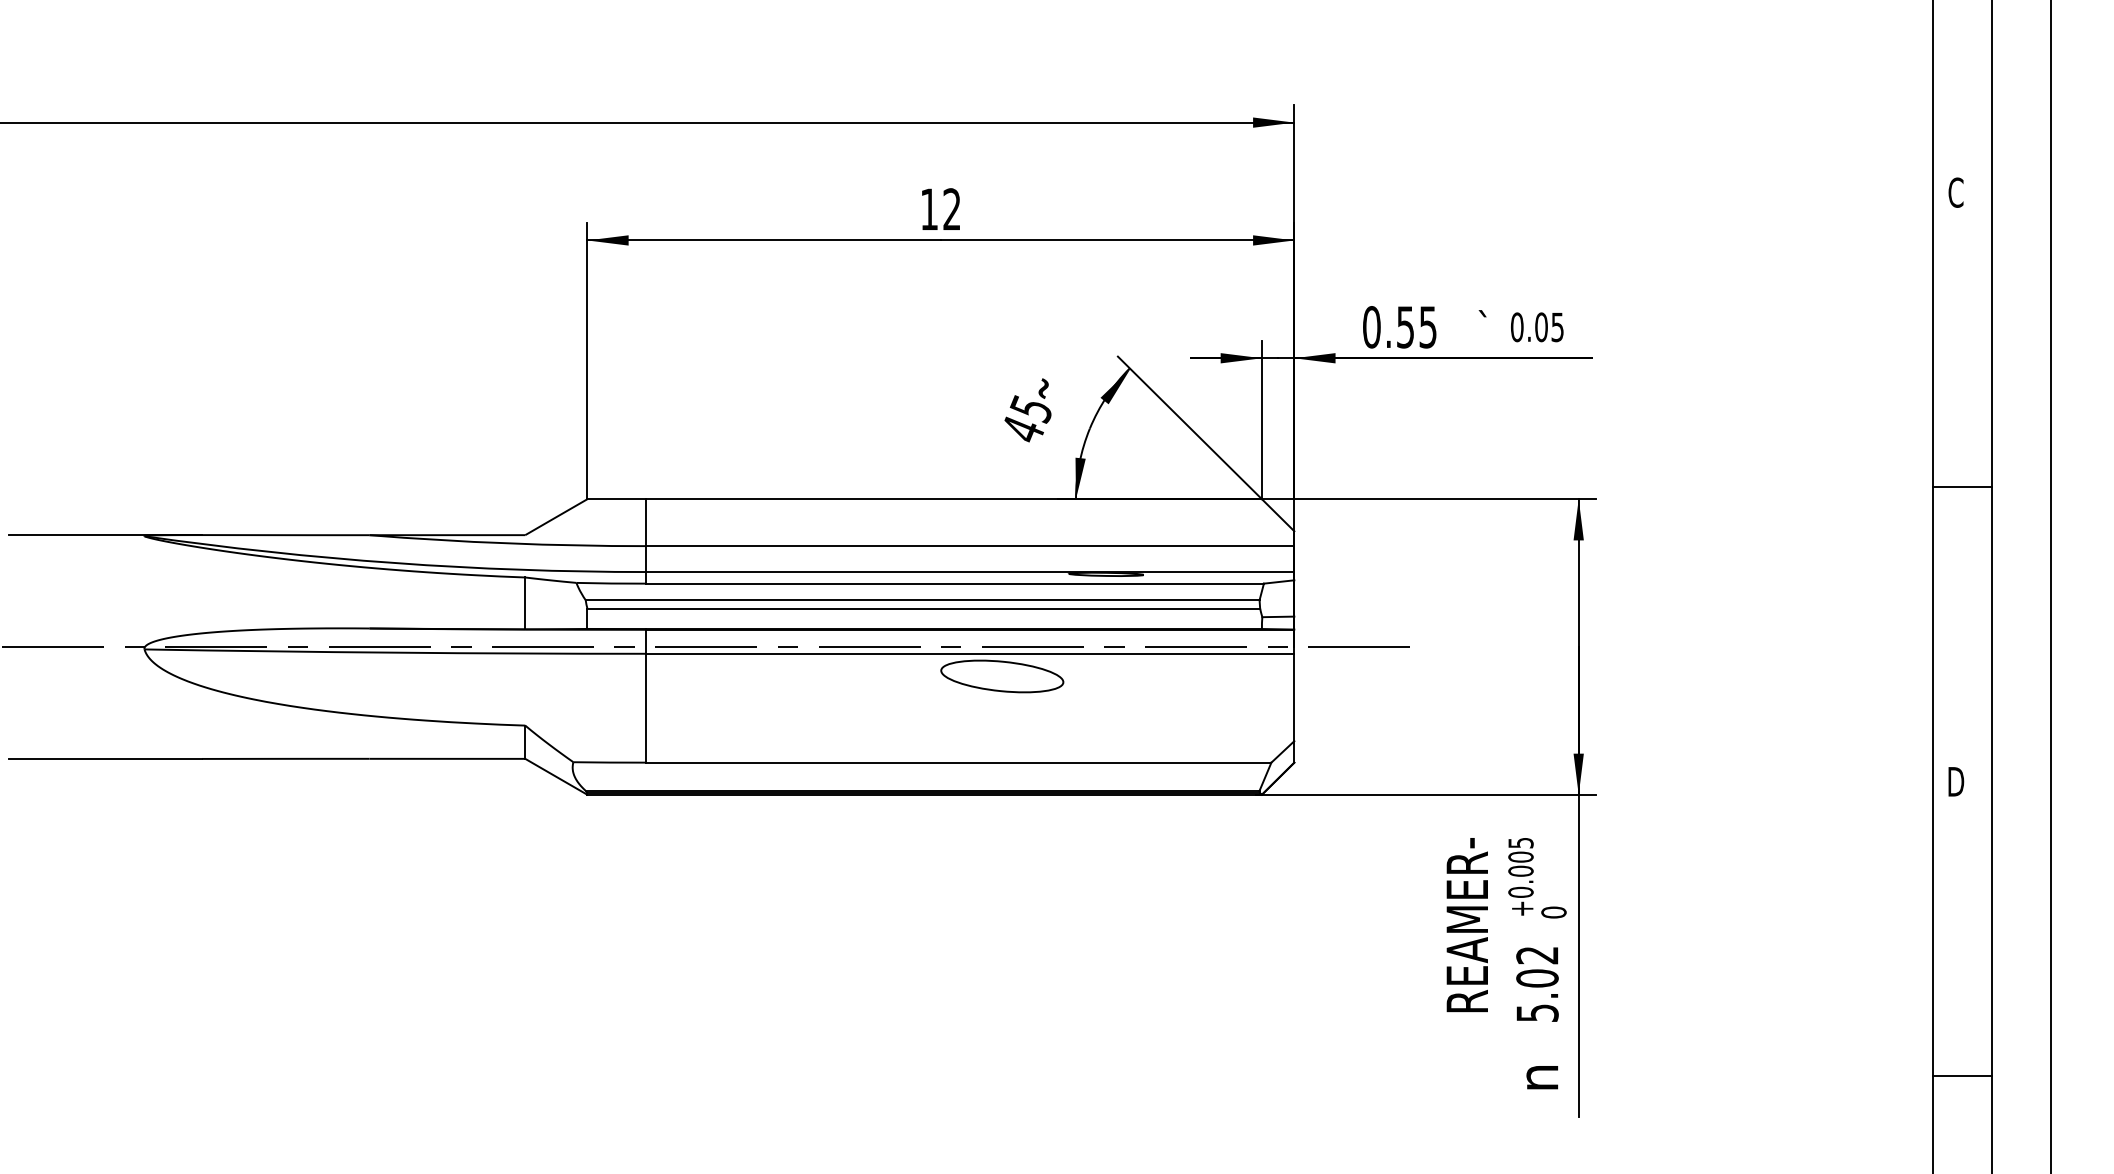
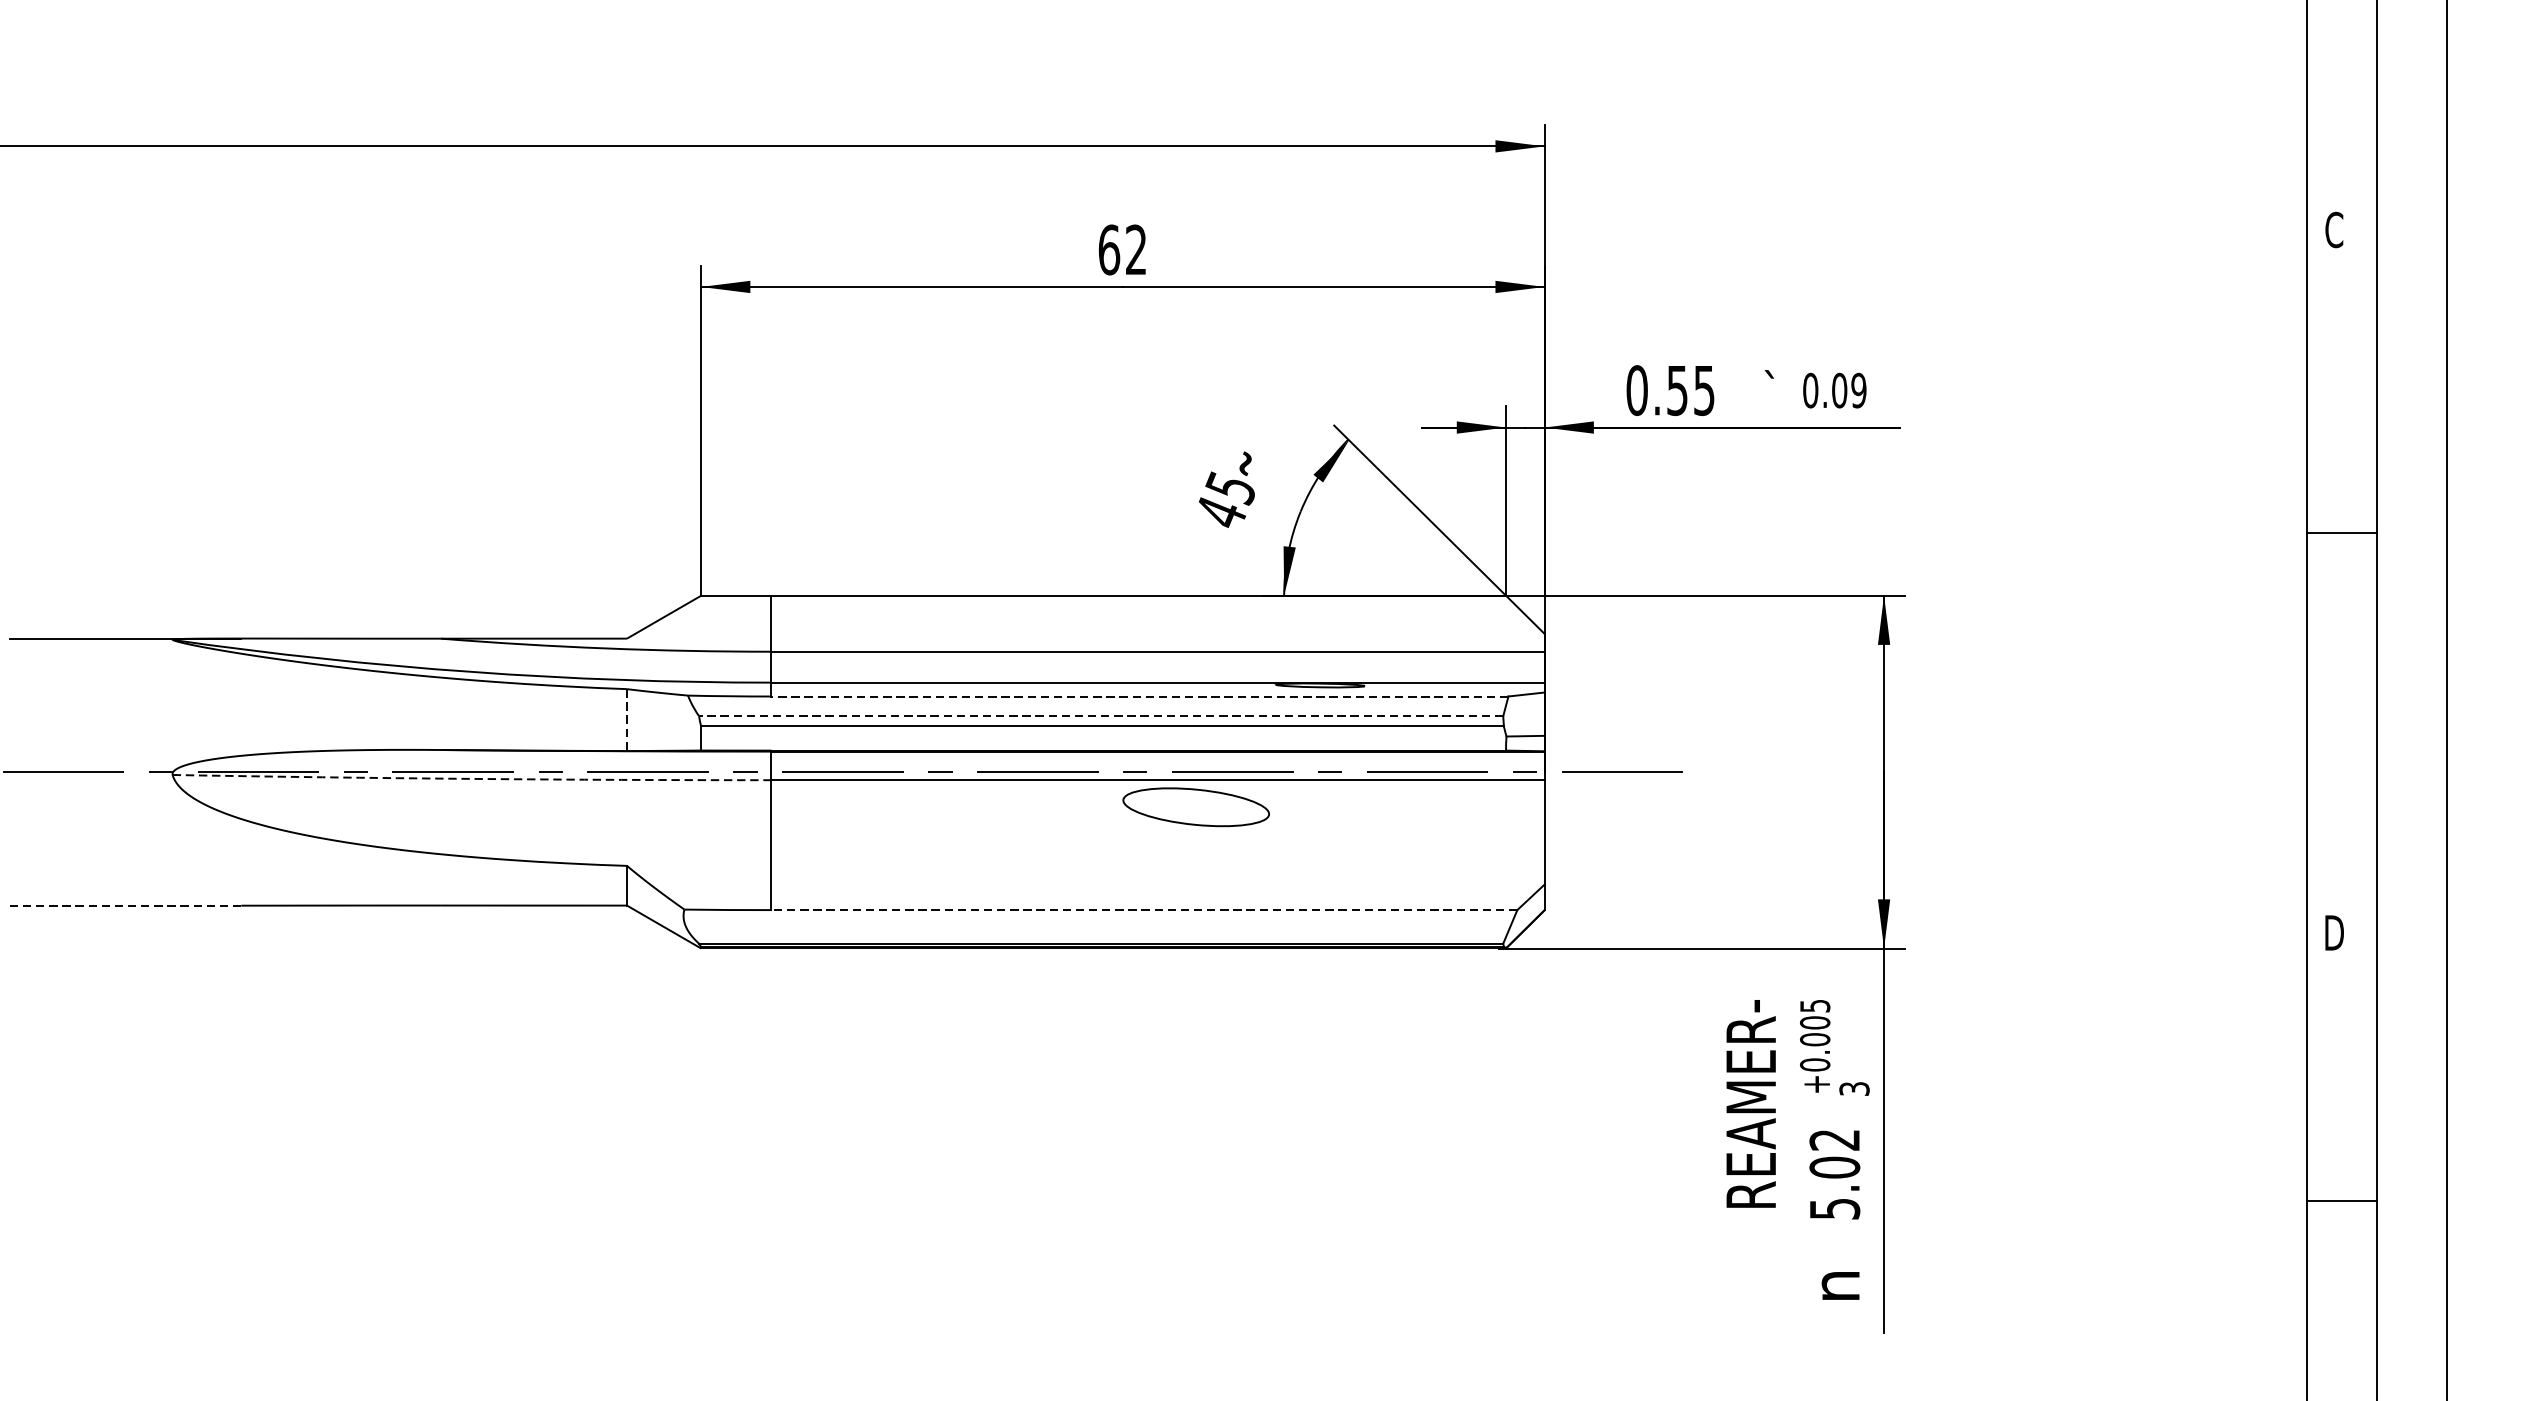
text: (929, 209) -> (1109, 250), 12 -> 62
text: (1557, 326) -> (1858, 389), 0.05 -> 0.09
line: (1961, 487) -> (2340, 532), moved
line: (955, 583) -> (1140, 696), solid -> dashed
line: (922, 600) -> (1101, 716), solid -> dashed
line: (525, 603) -> (627, 720), solid -> dashed
arc: (395, 652) -> (472, 778), solid -> dashed
line: (105, 758) -> (126, 905), solid -> dashed
line: (958, 762) -> (1143, 909), solid -> dashed
text: (1553, 912) -> (1853, 1088), 0 -> 3
line: (1961, 1076) -> (2340, 1201), moved

